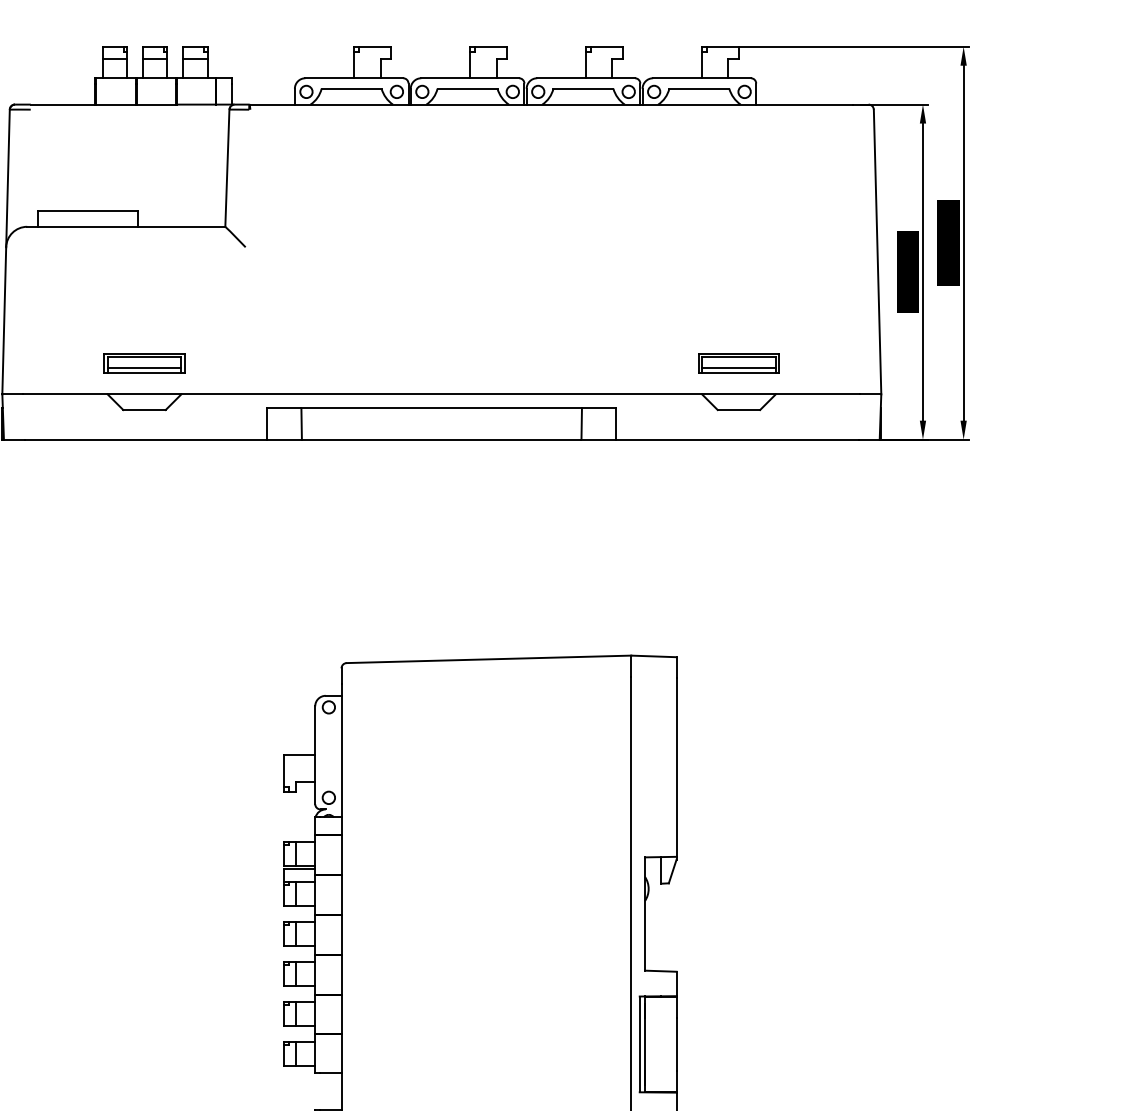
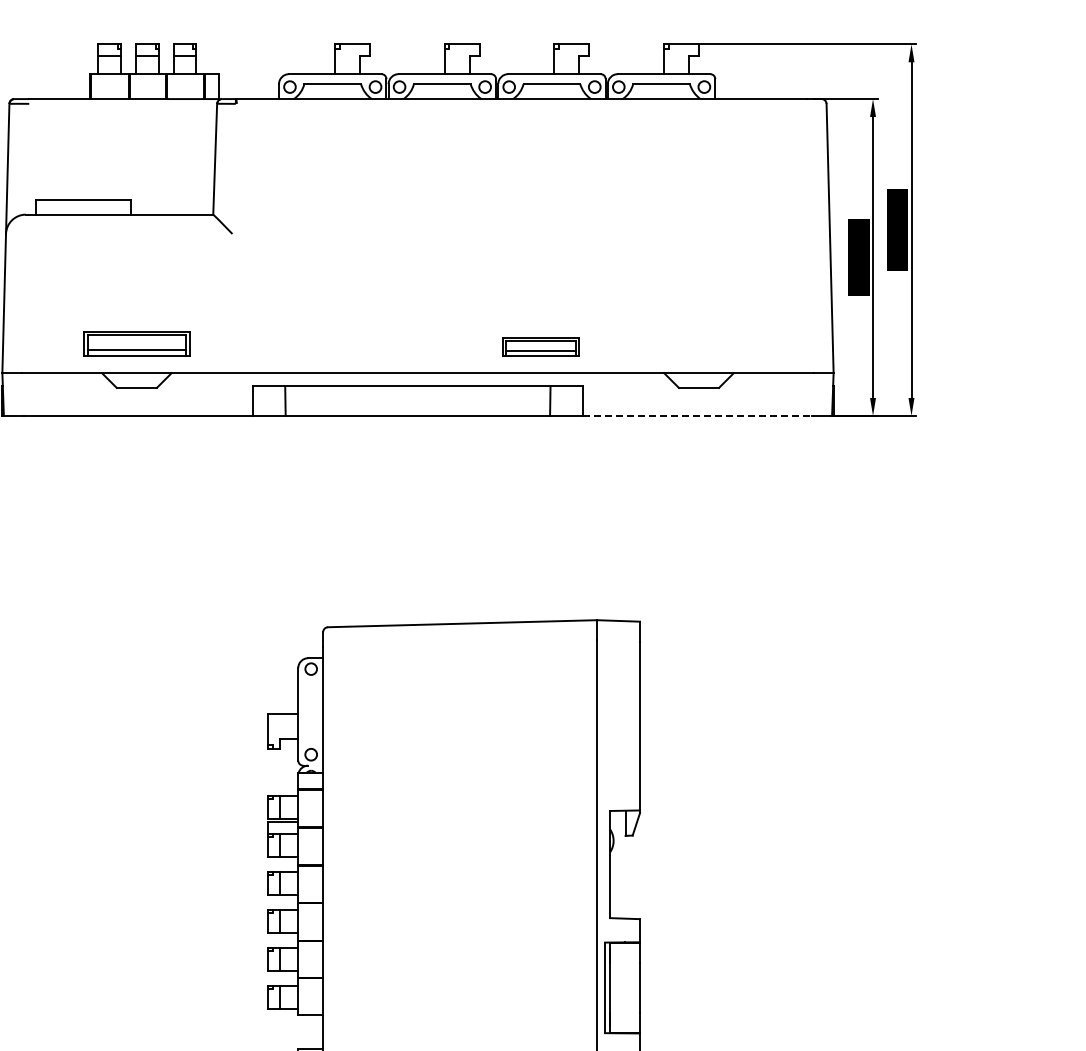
part: (144, 363) -> (136, 343), size x1.4
part: (738, 363) -> (540, 346), moved
line: (737, 439) -> (697, 415), solid -> dashed

